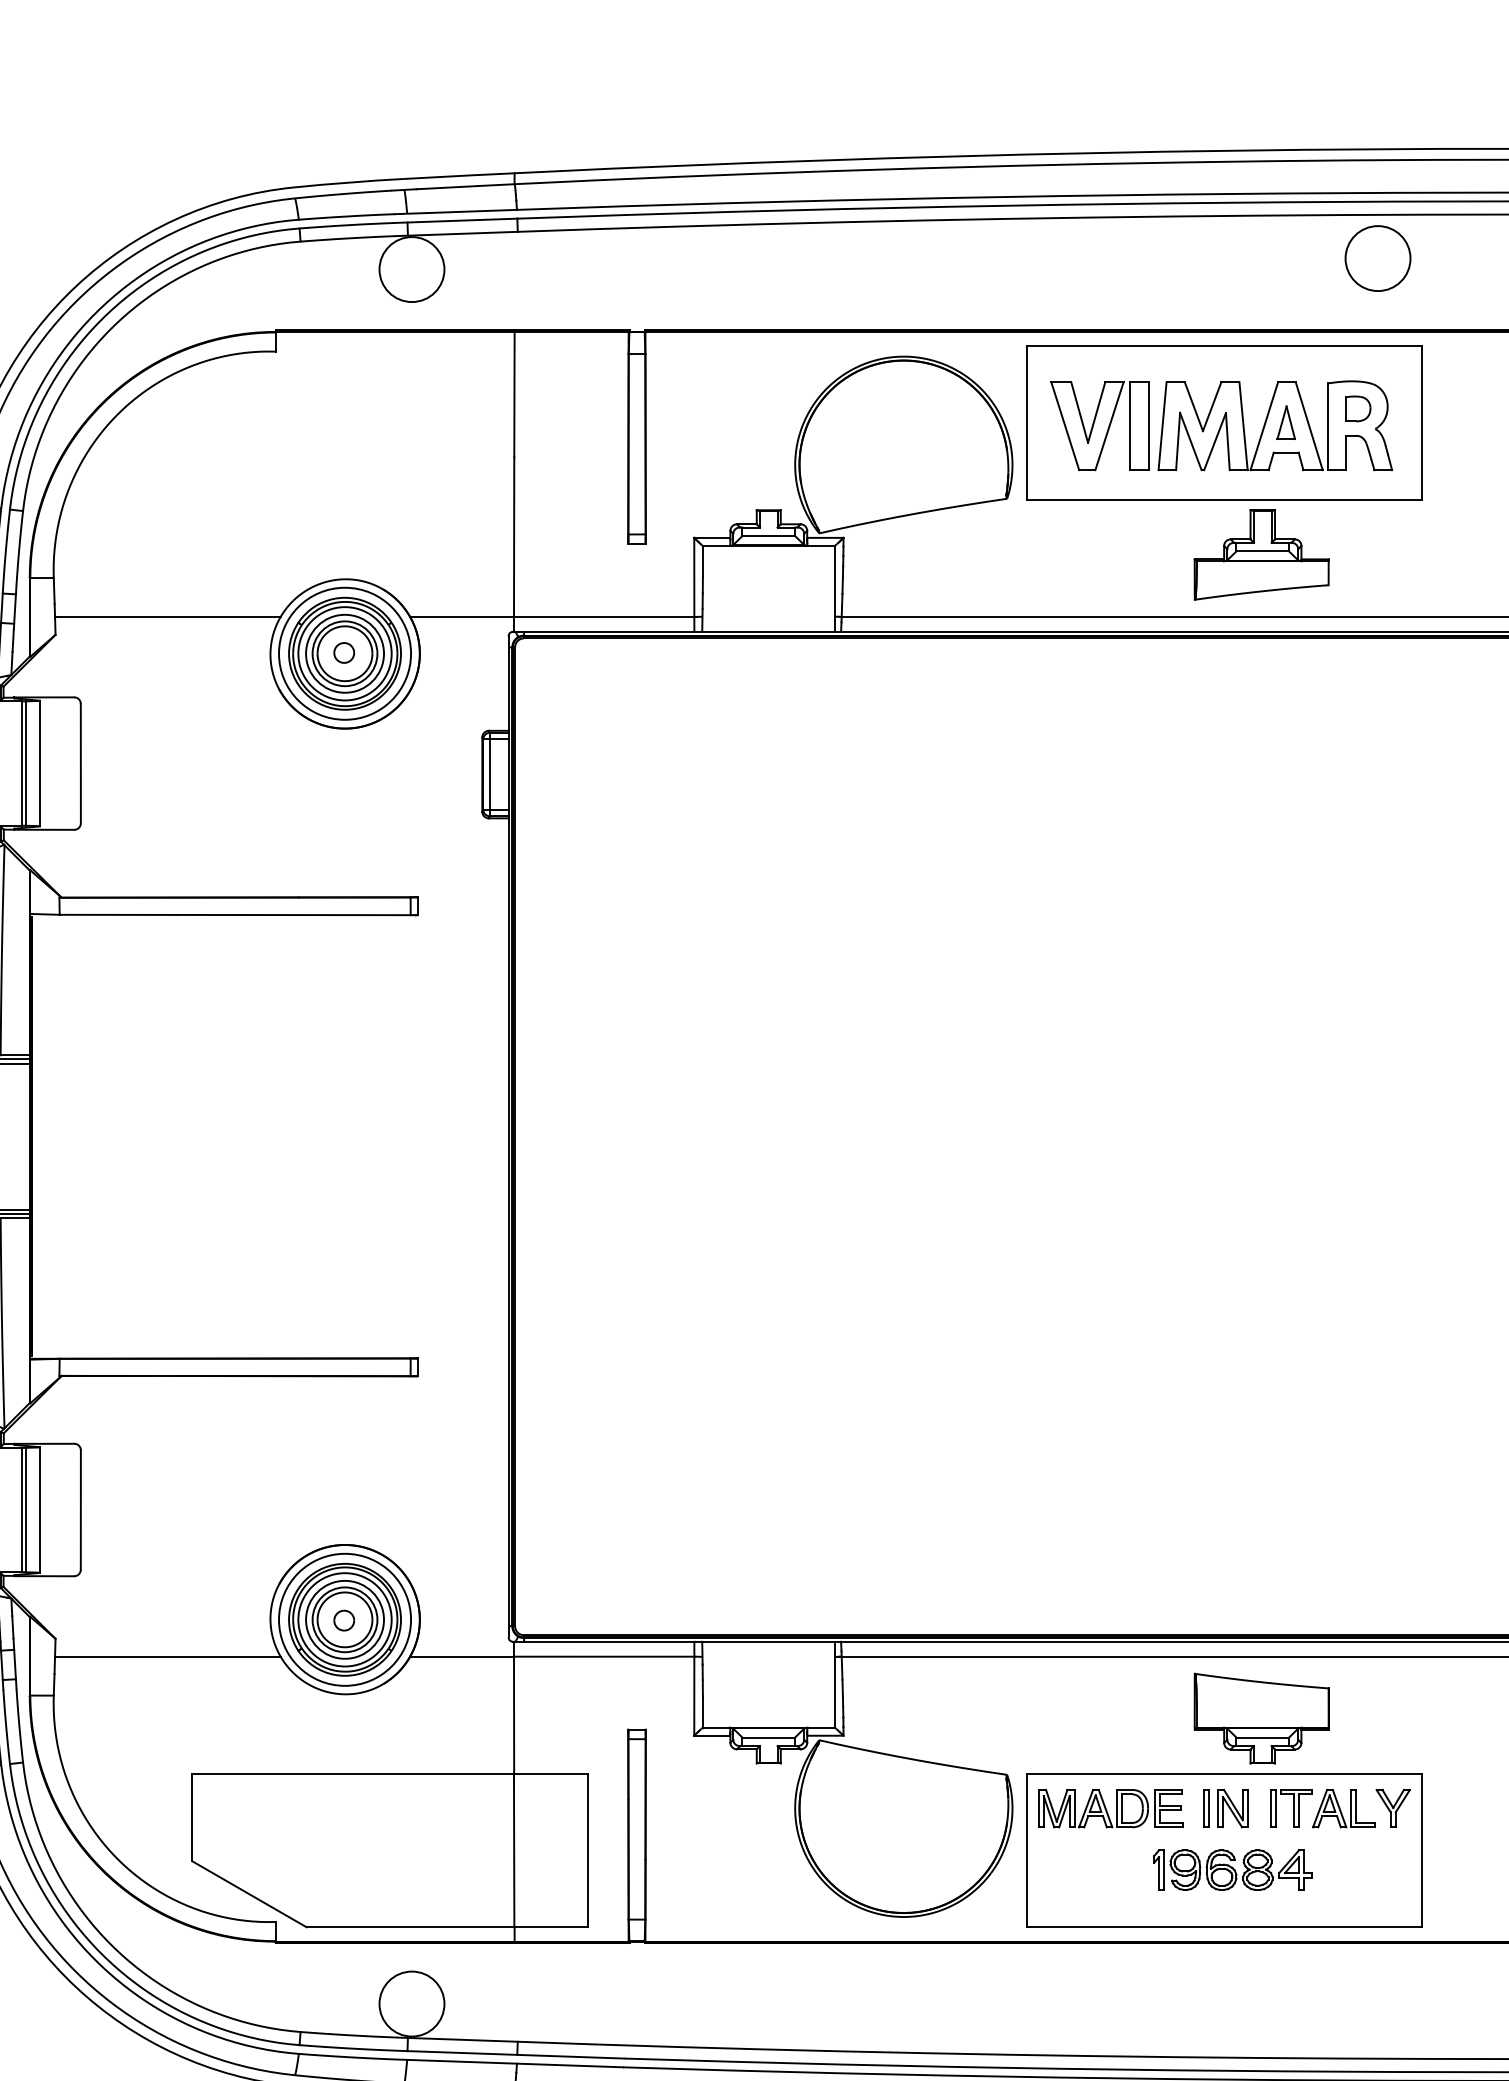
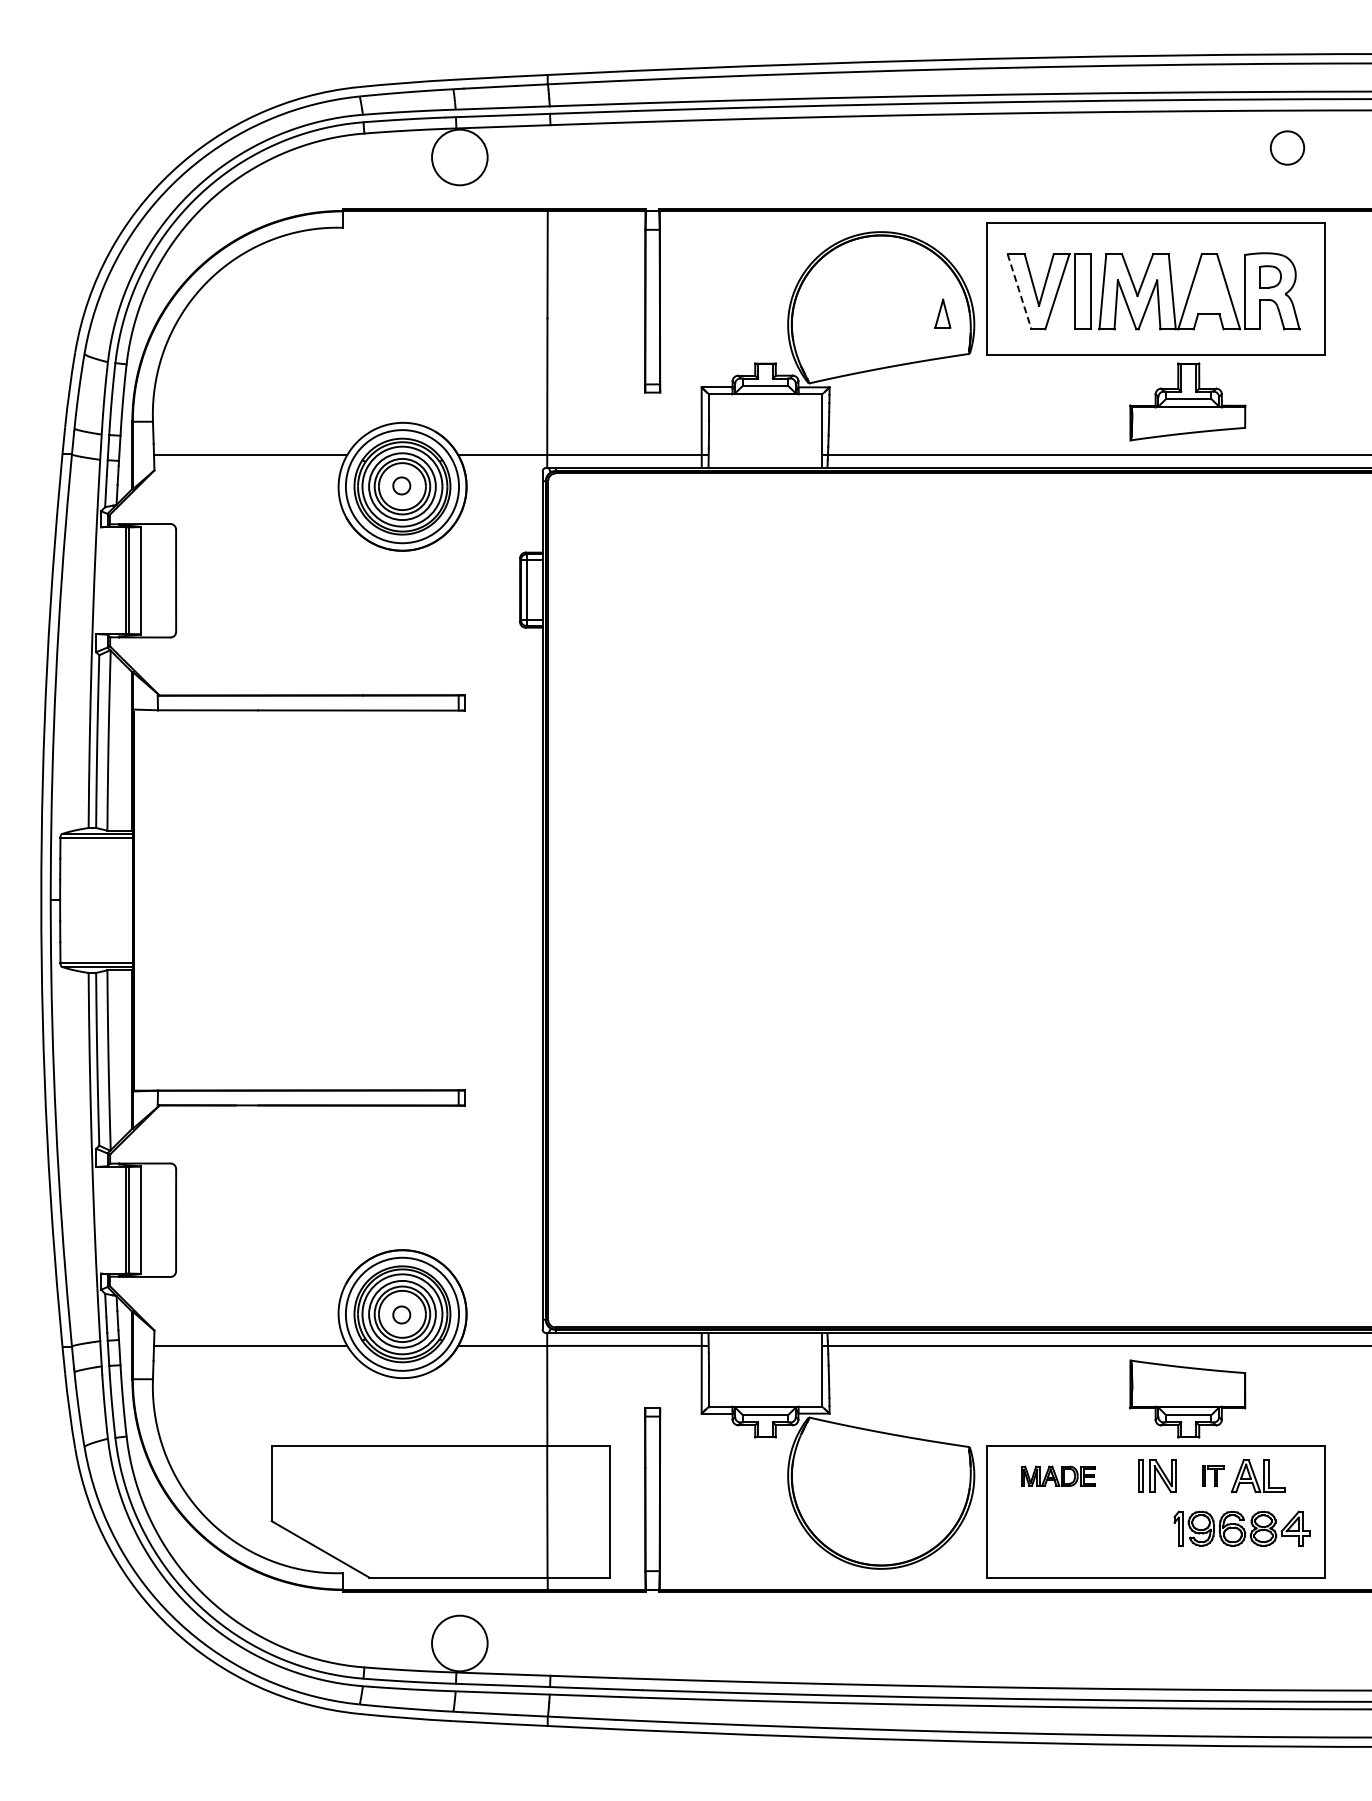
circle: (1378, 257) -> (1287, 147), size x0.6
part: (1285, 422) -> (942, 313), moved
line: (1065, 427) -> (1019, 292), solid -> dashed
part: (1291, 1807) -> (1213, 1475), size x0.6
part: (1393, 1807) -> (1300, 1475), removed
part: (1110, 1809) -> (1058, 1476), size x0.6
part: (1232, 1869) -> (1241, 1528), moved

